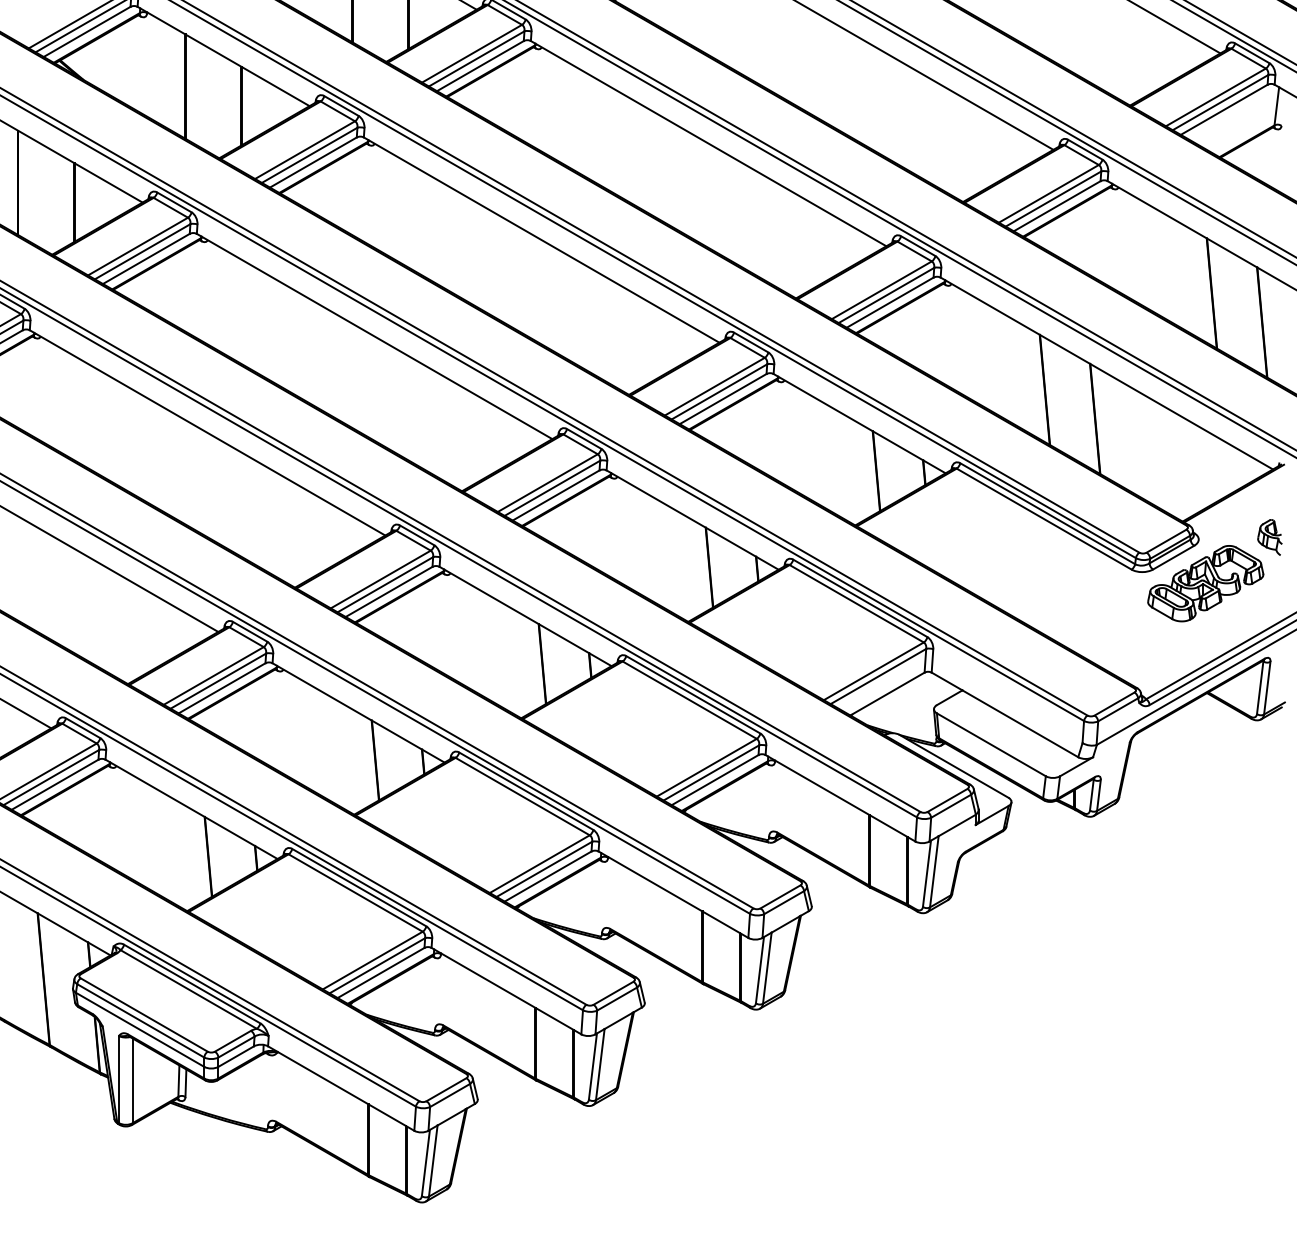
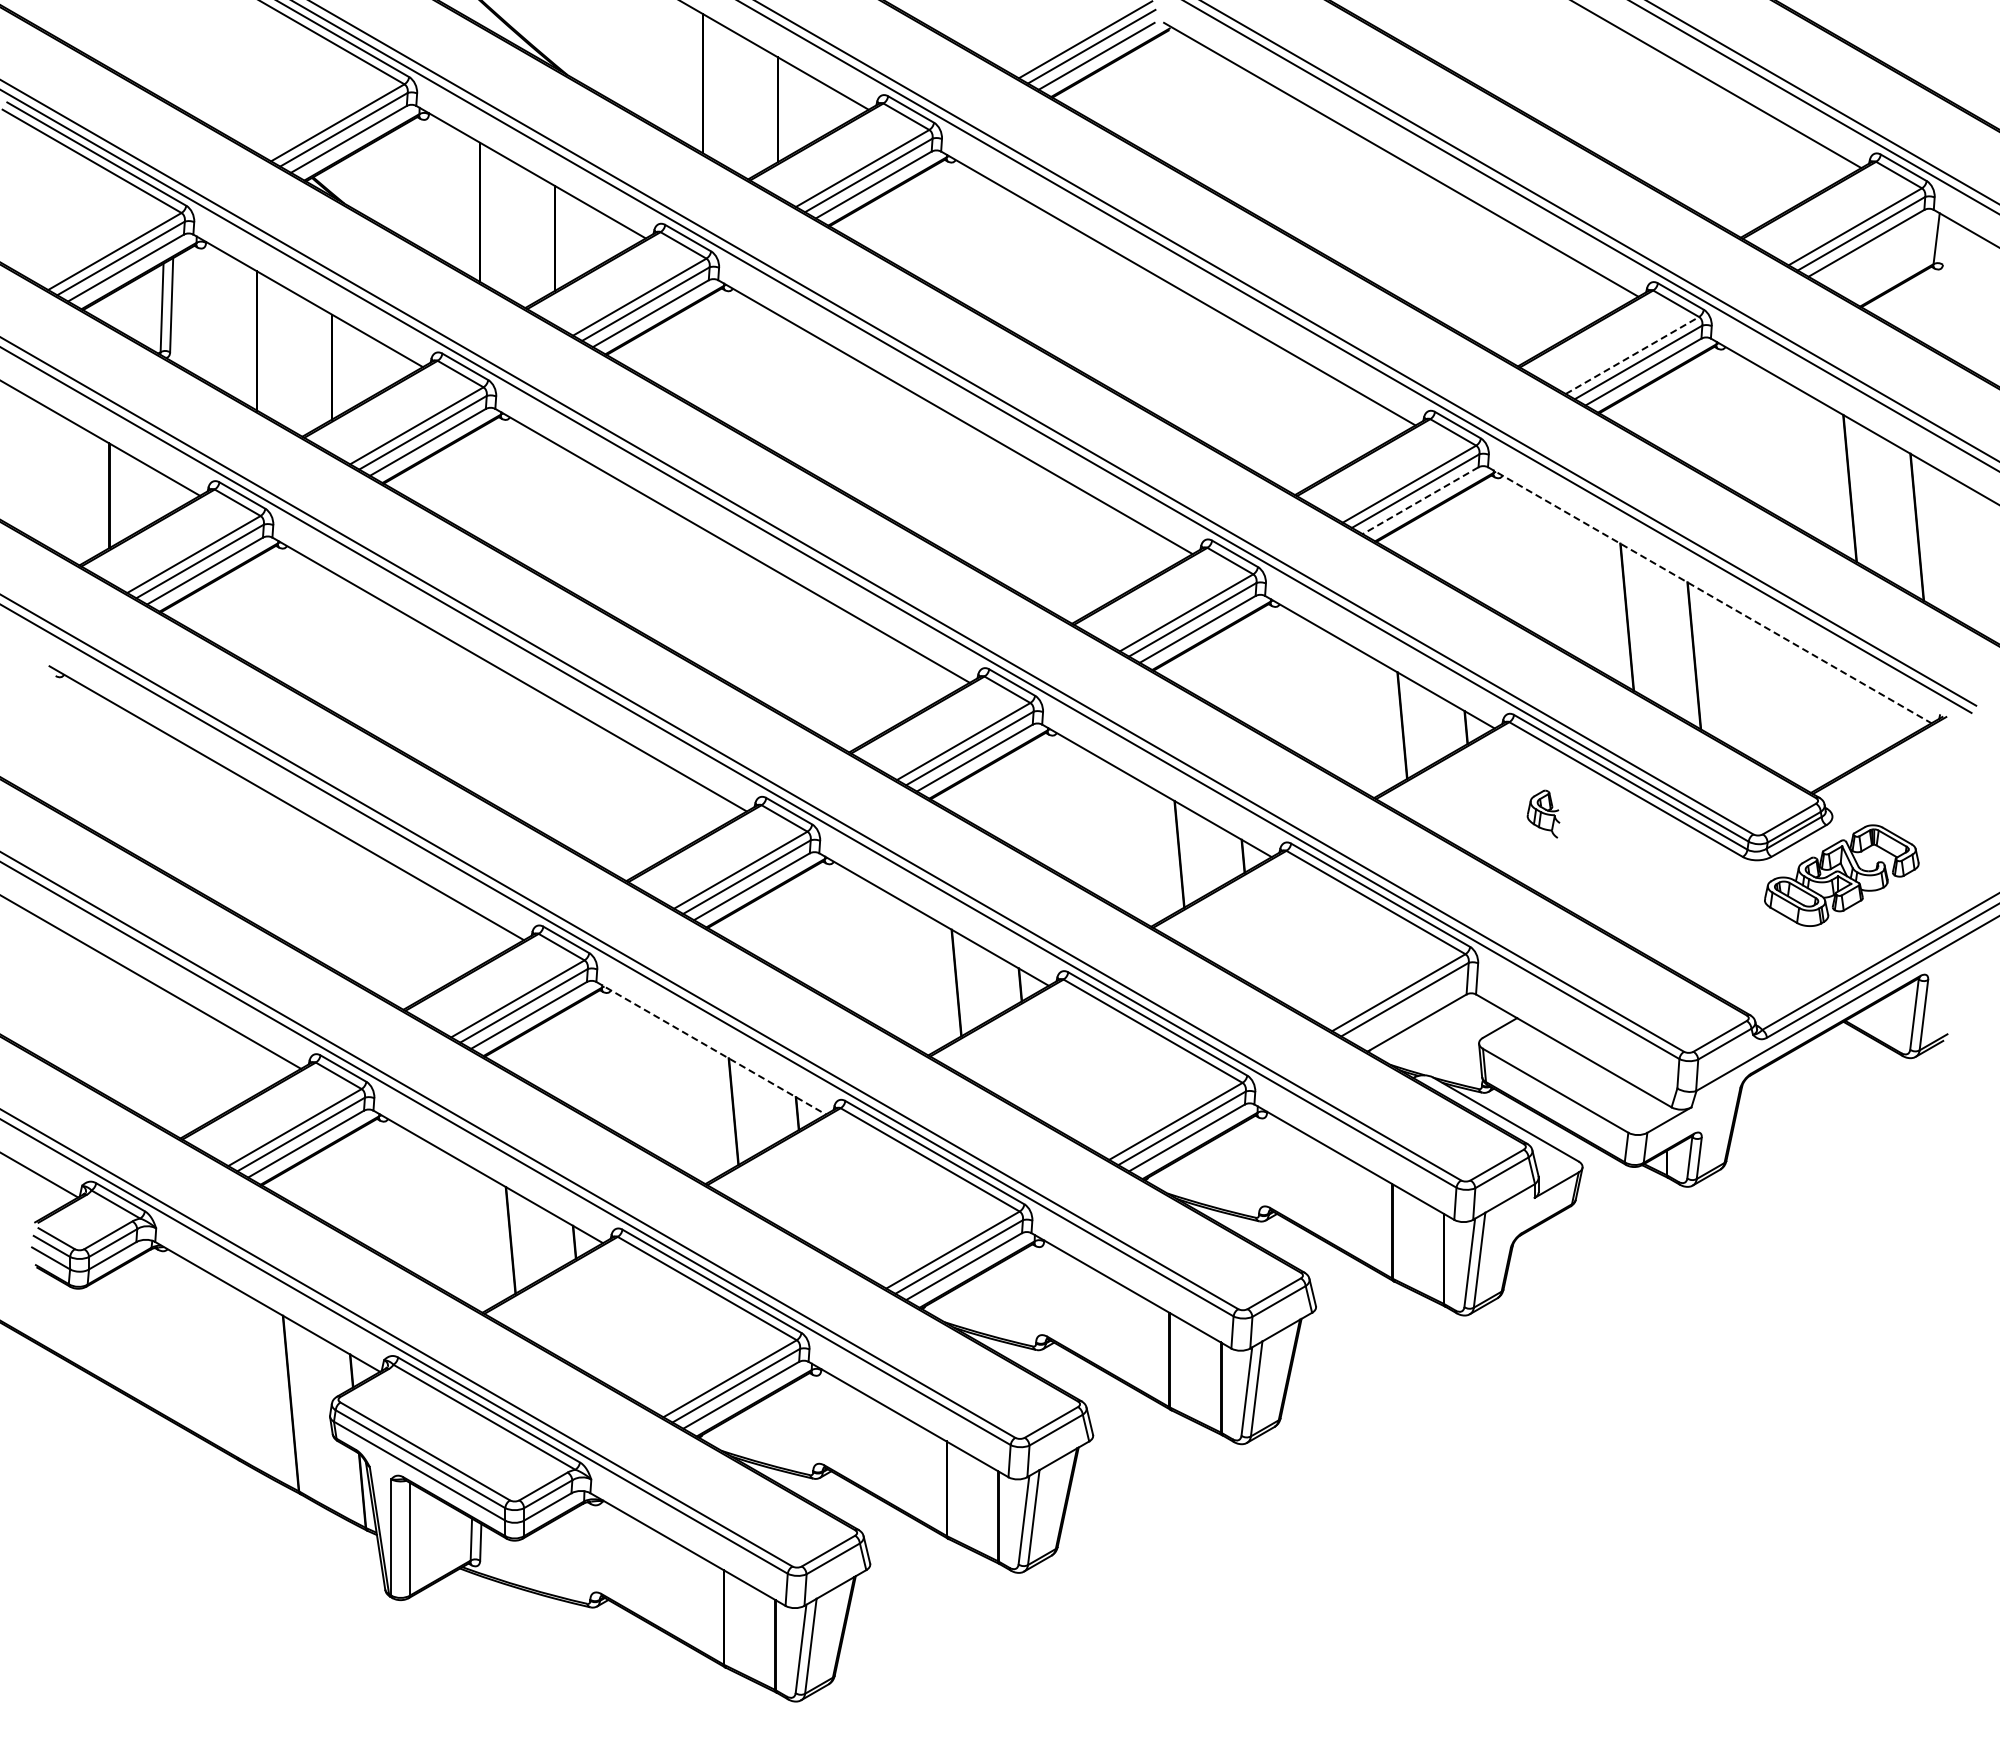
line: (1048, 193) -> (1632, 355), solid -> dashed
line: (890, 302) -> (1420, 500), solid -> dashed
line: (1107, 373) -> (1710, 595), solid -> dashed
part: (1269, 537) -> (1543, 813), moved
line: (358, 713) -> (711, 1048), solid -> dashed

